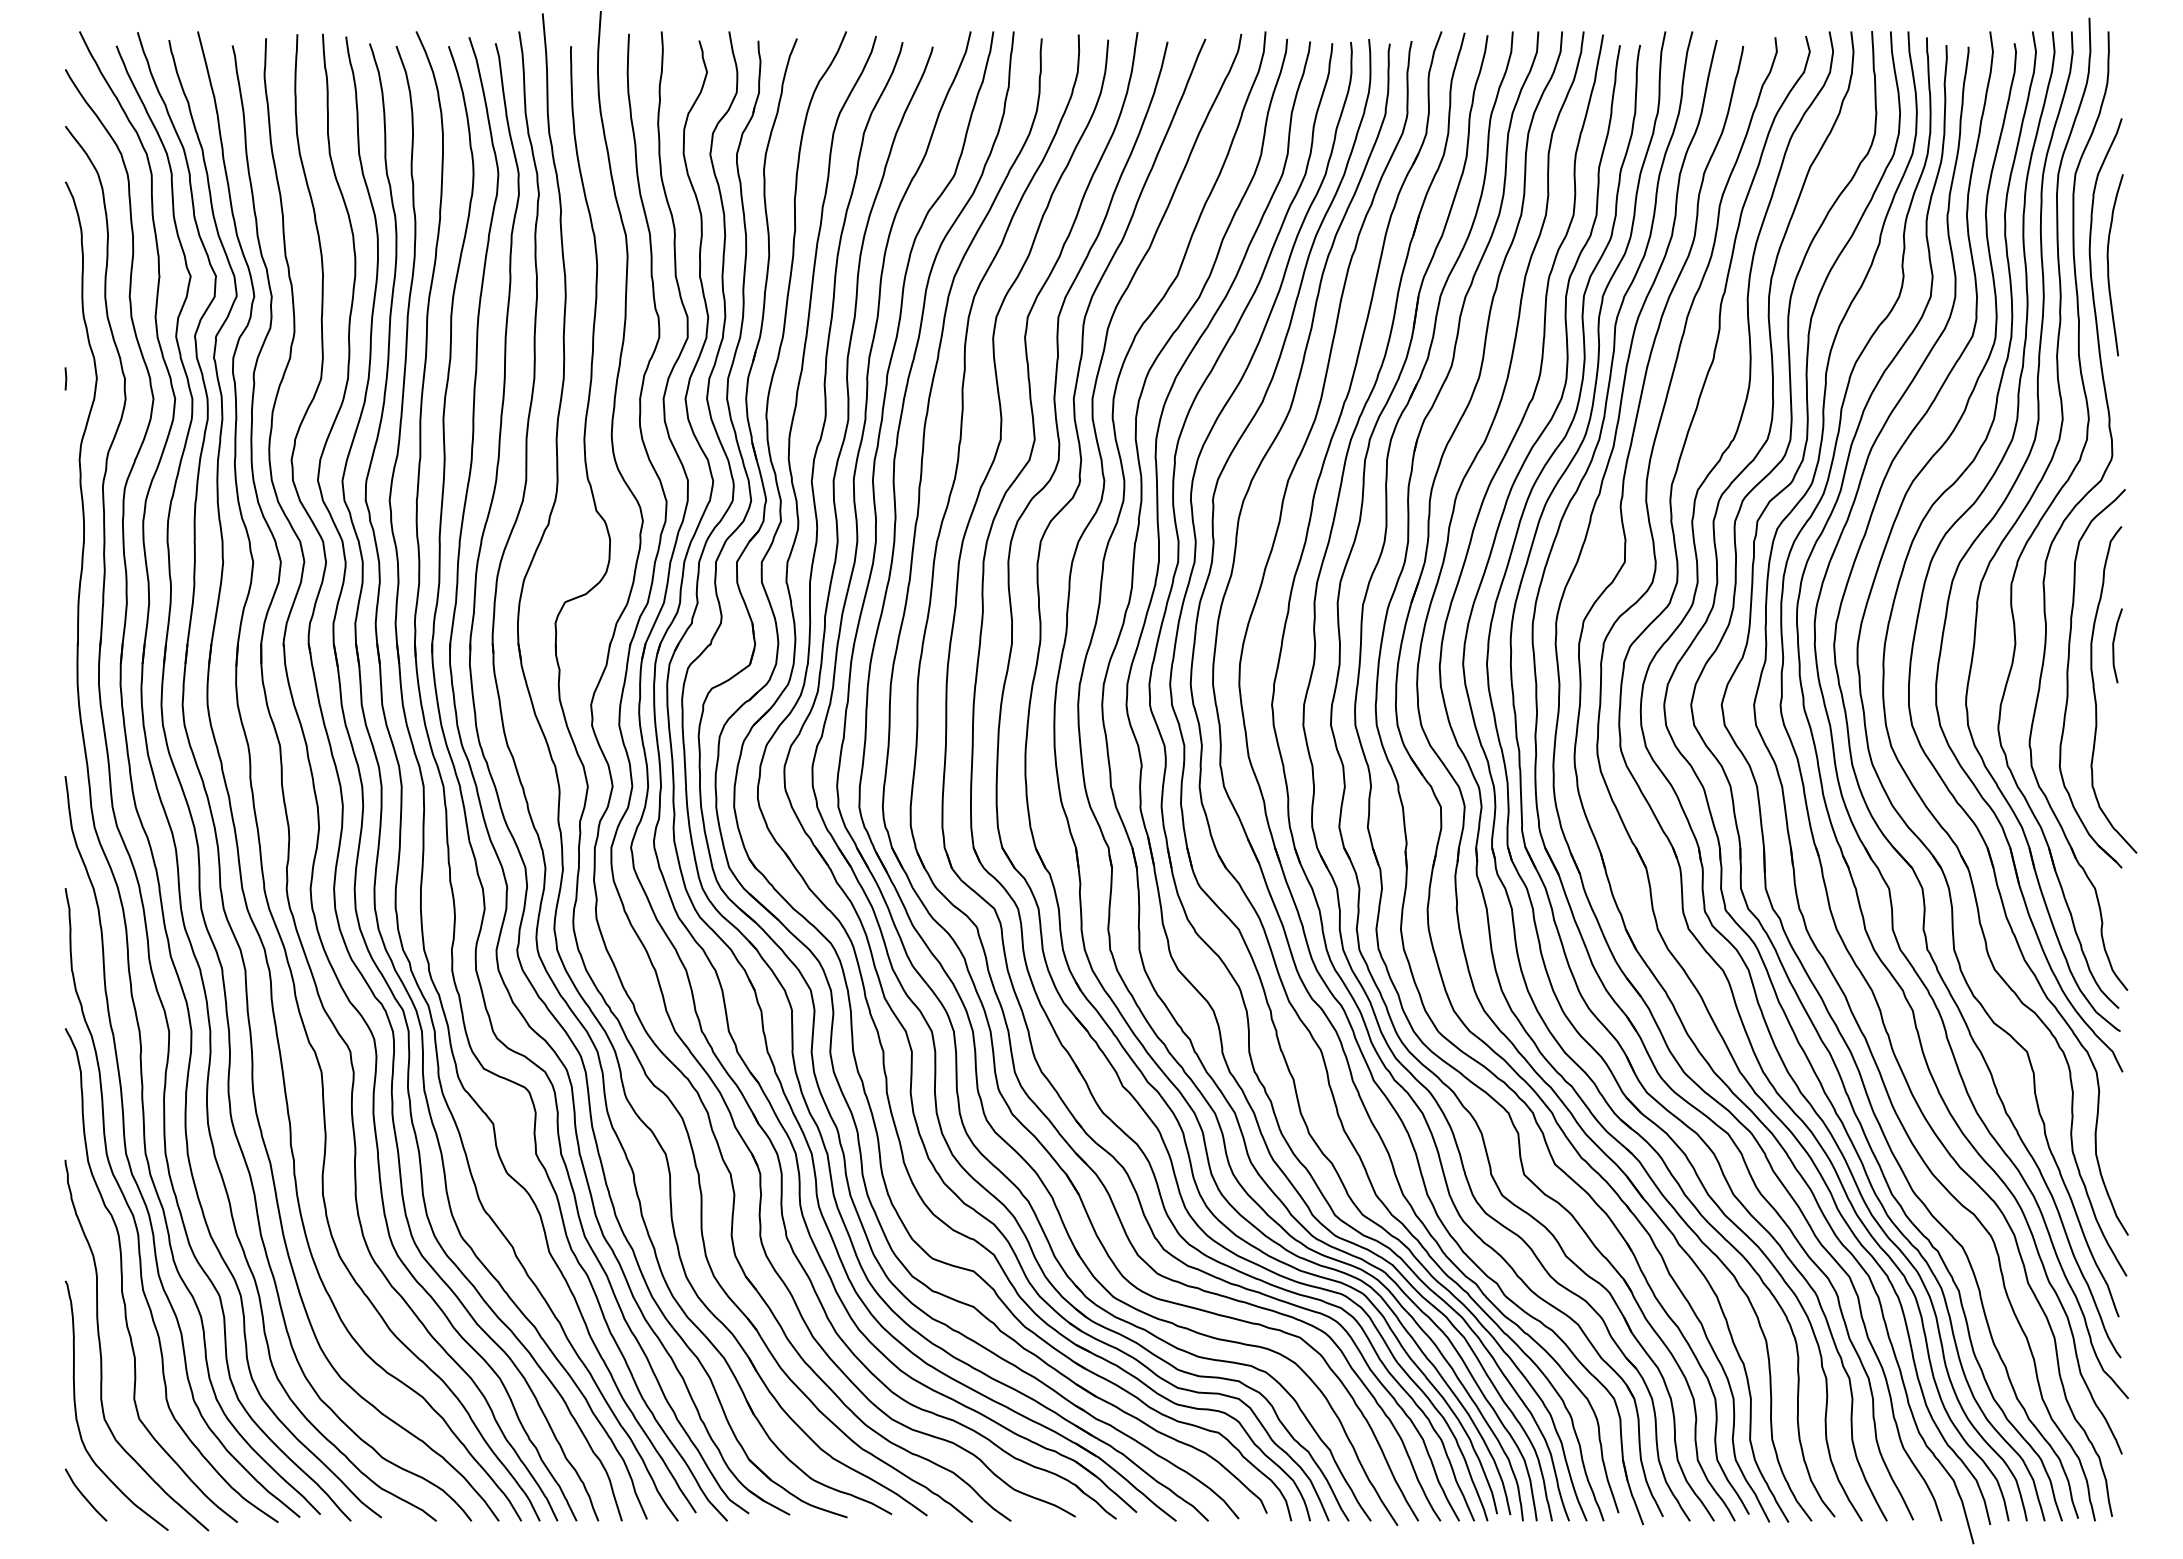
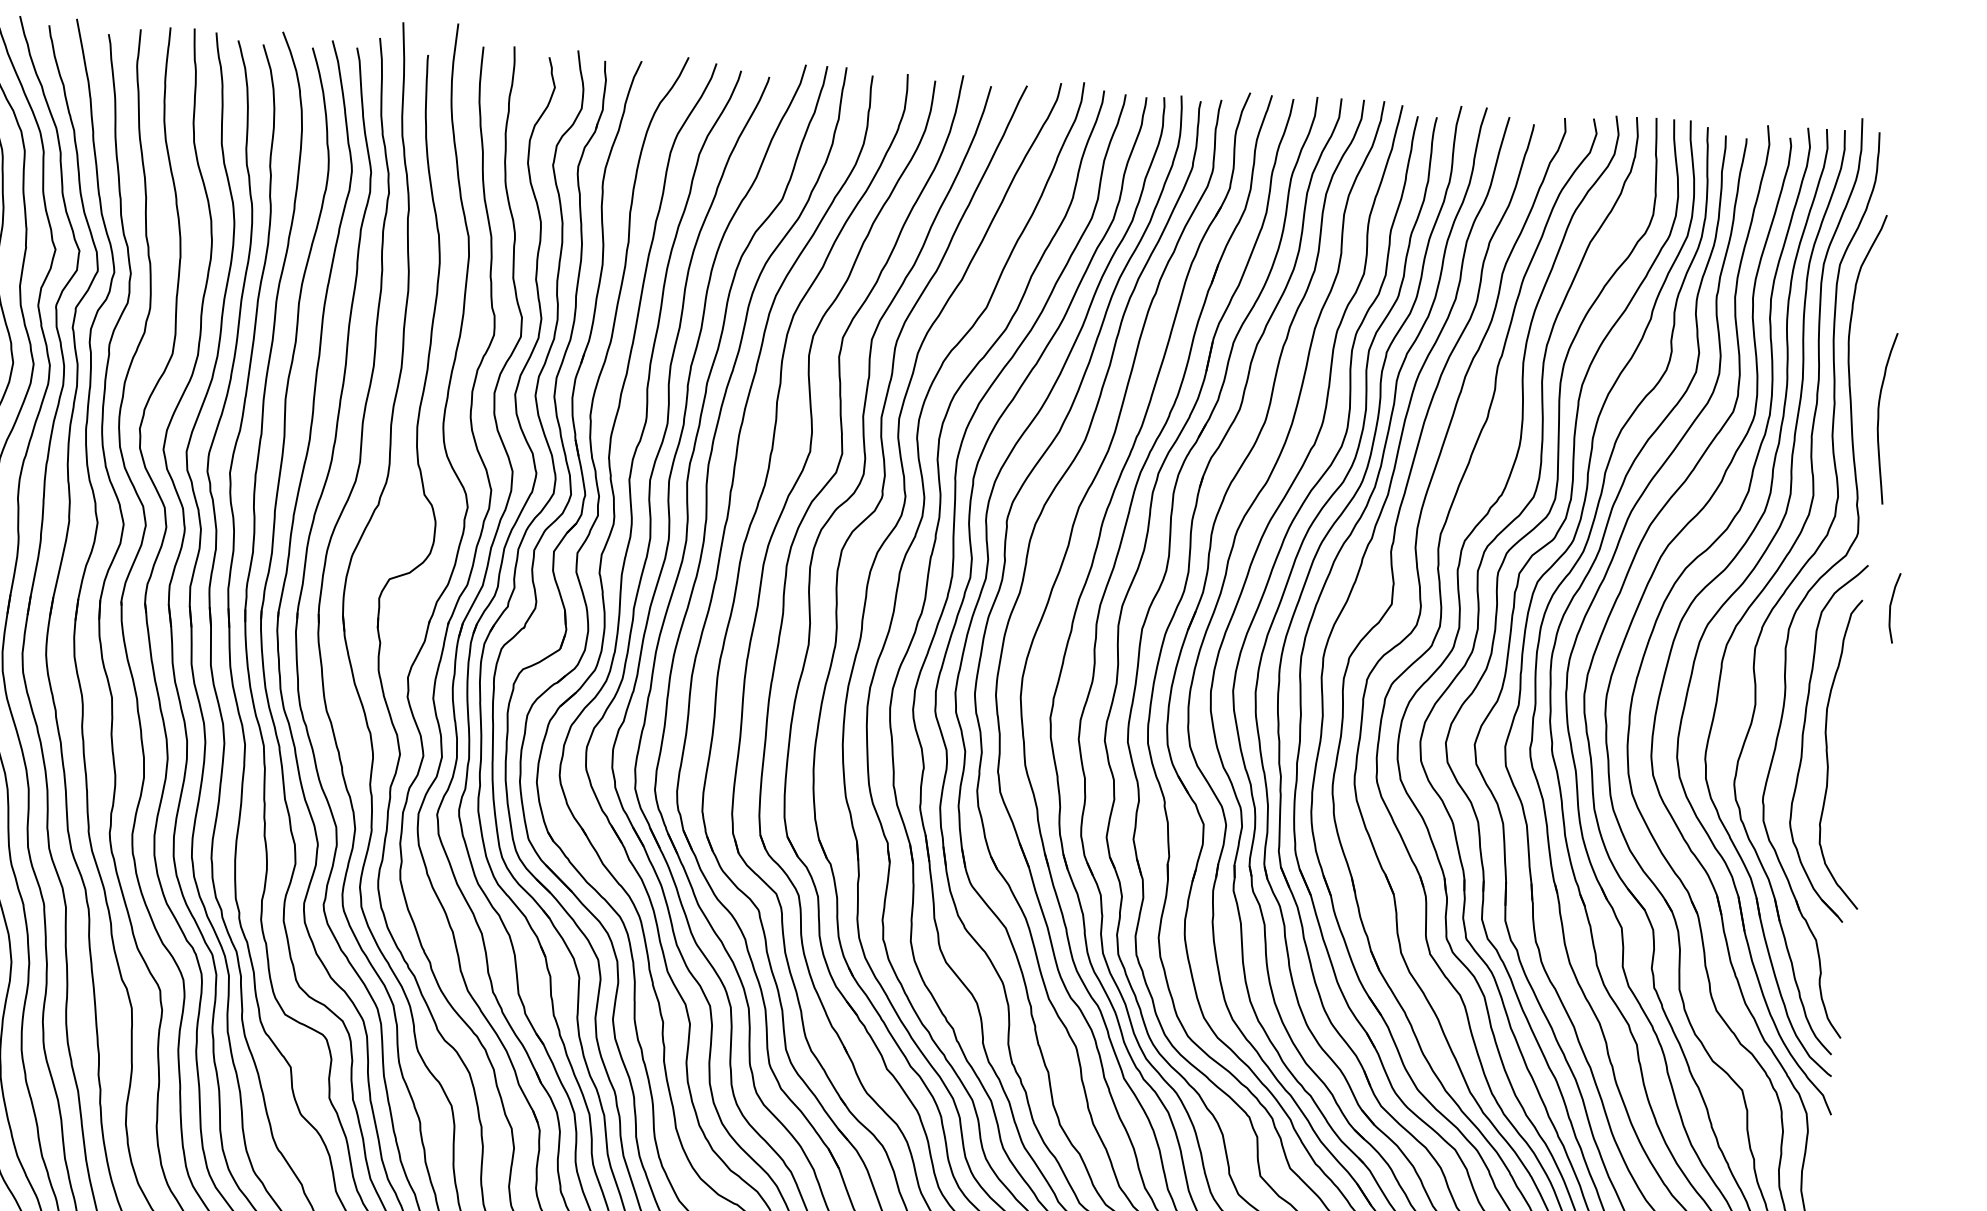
curve: (2108, 265) -> (1878, 418), moved
curve: (2114, 645) -> (1891, 607), moved

